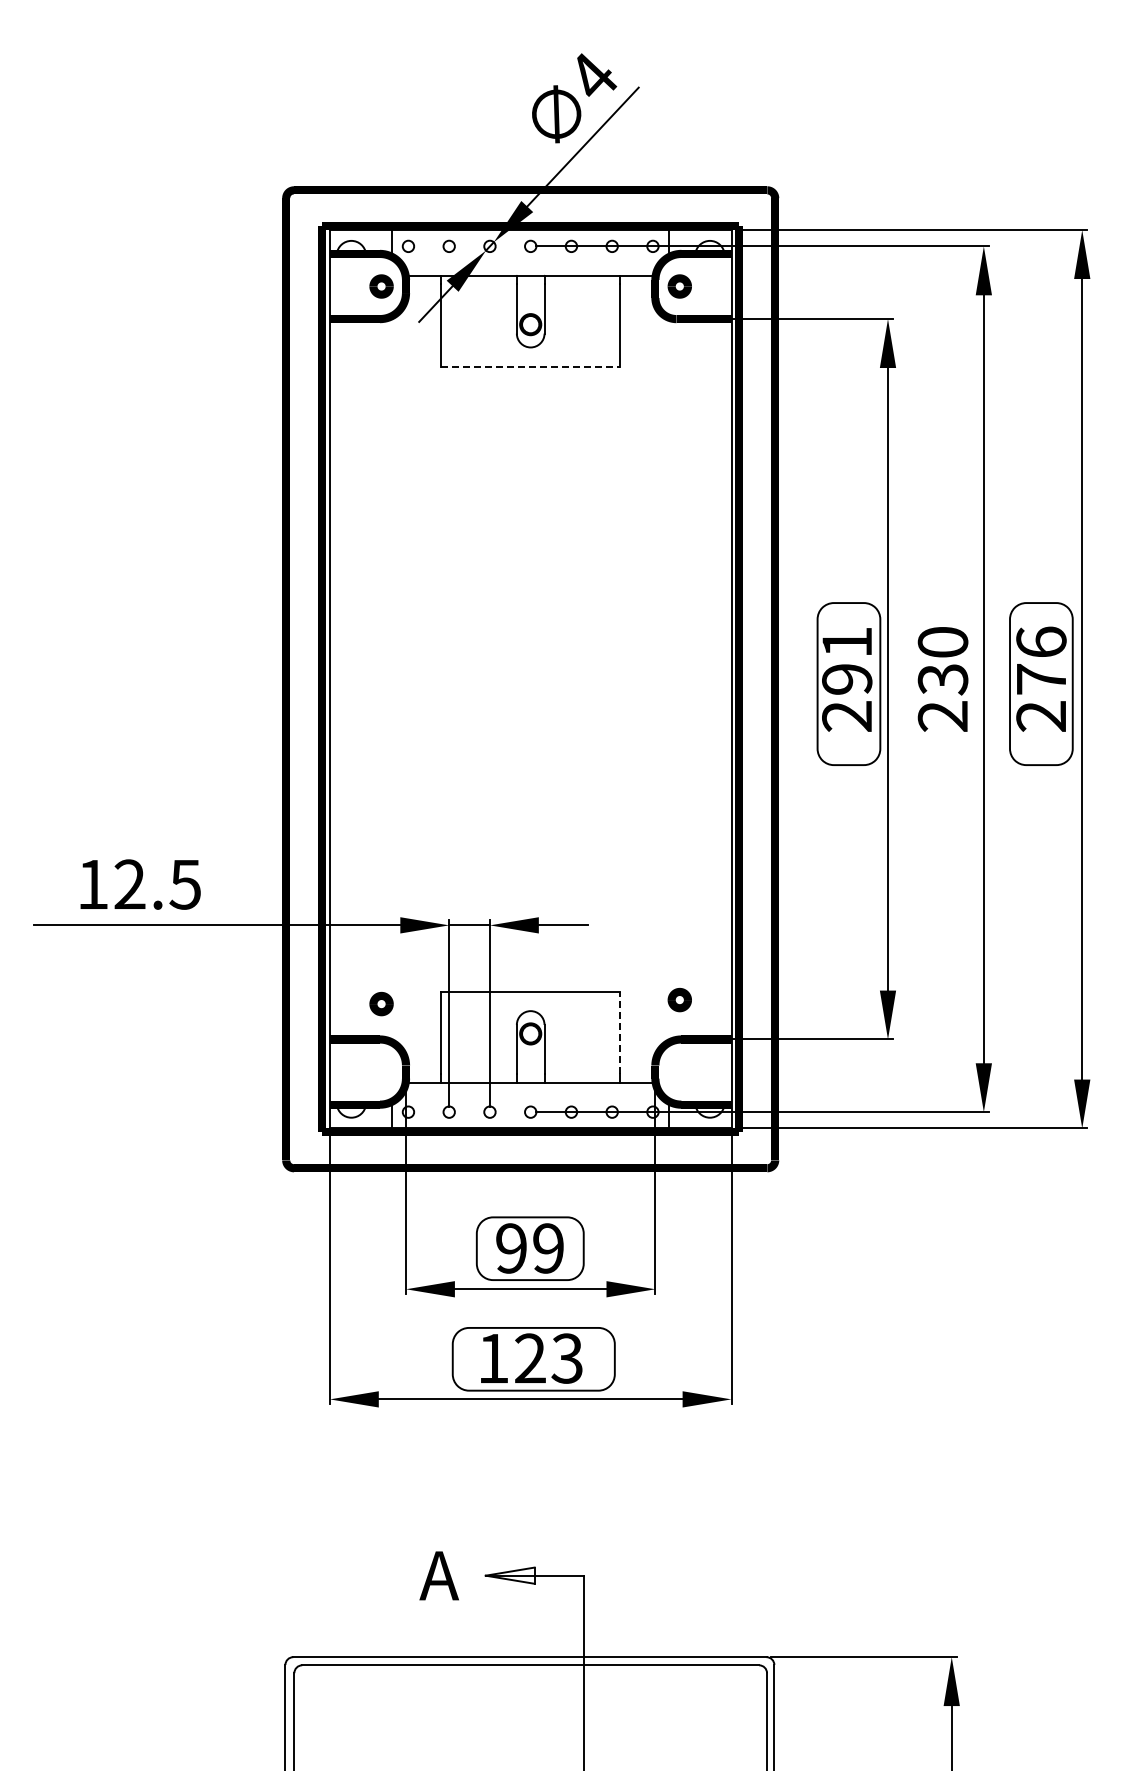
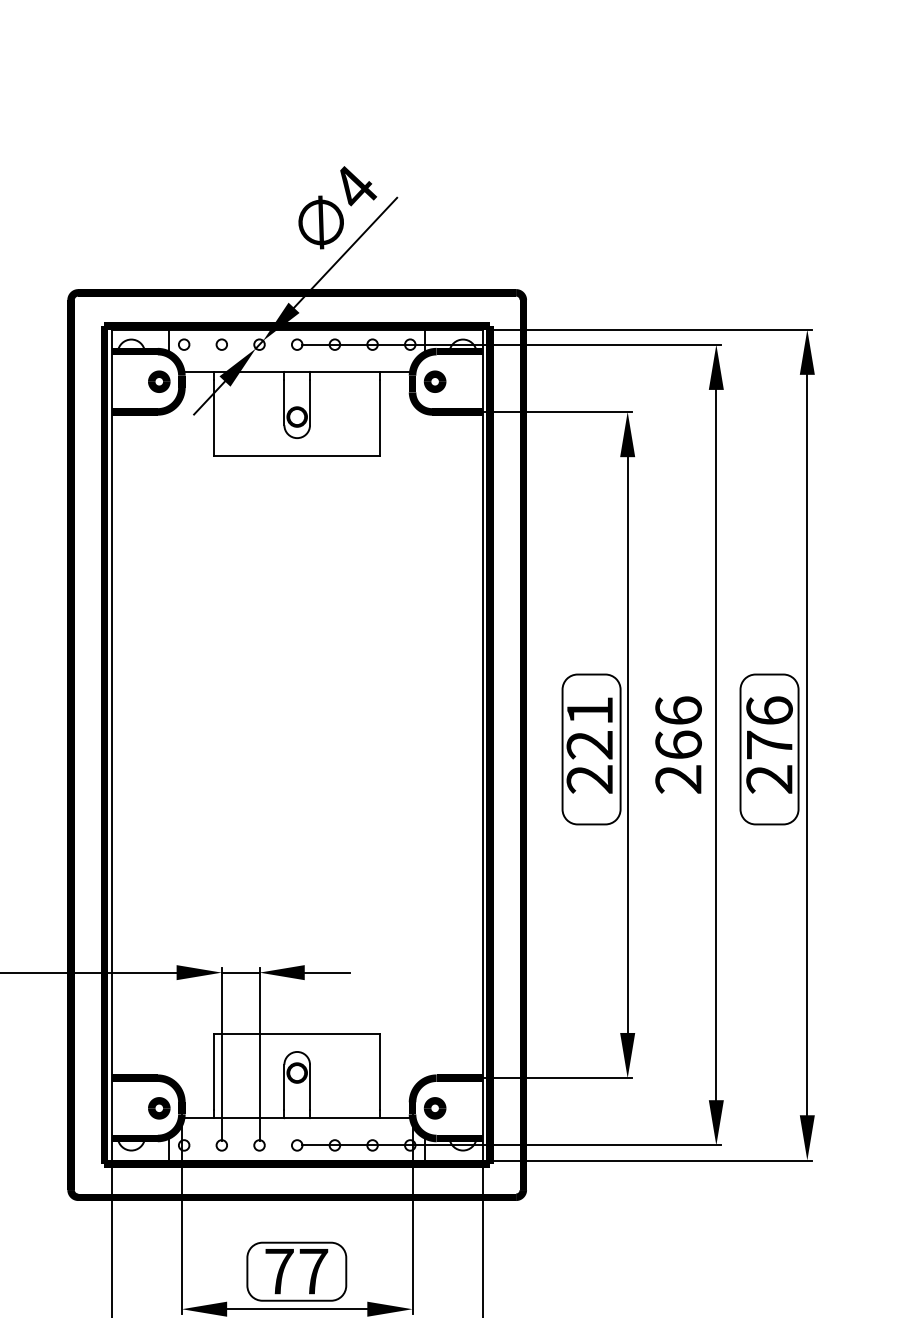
line: (530, 367) -> (297, 456), dashed -> solid
text: (942, 660) -> (678, 727), 230 -> 266
text: (847, 679) -> (590, 745), 291 -> 221
part: (679, 999) -> (434, 1107), moved
part: (381, 1003) -> (159, 1107), moved
line: (620, 1032) -> (380, 1071), dashed -> solid
text: (530, 1248) -> (297, 1271), 99 -> 77

